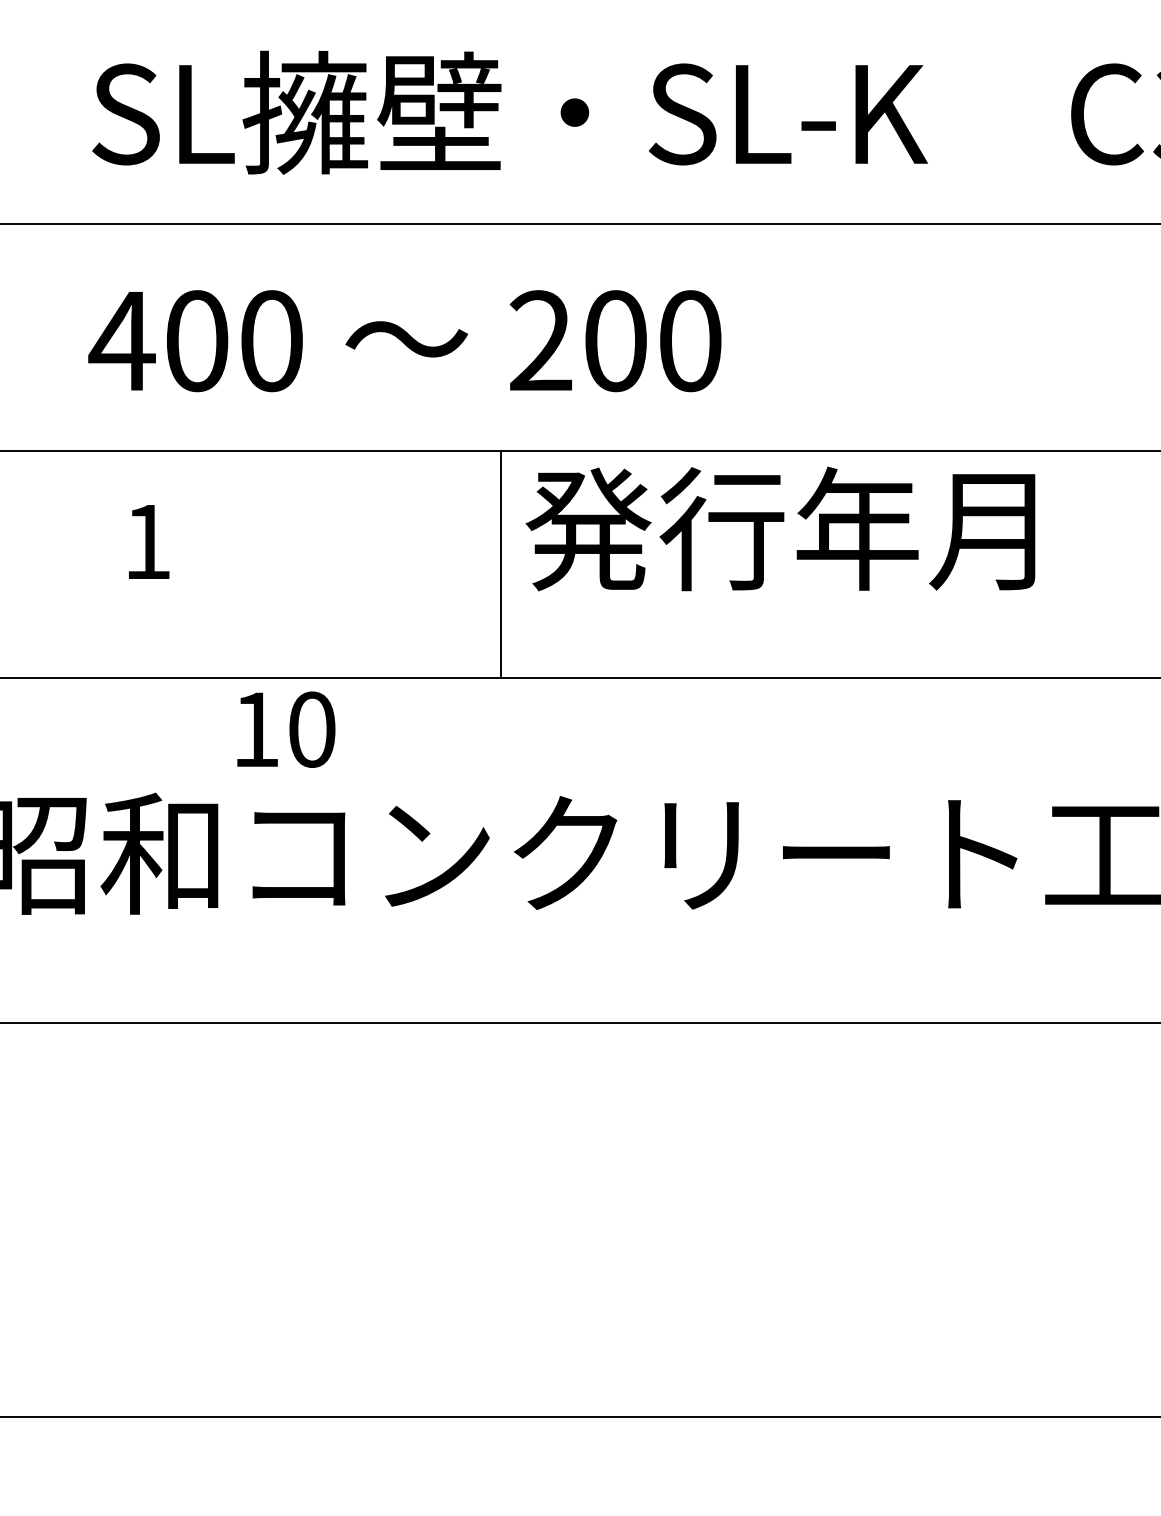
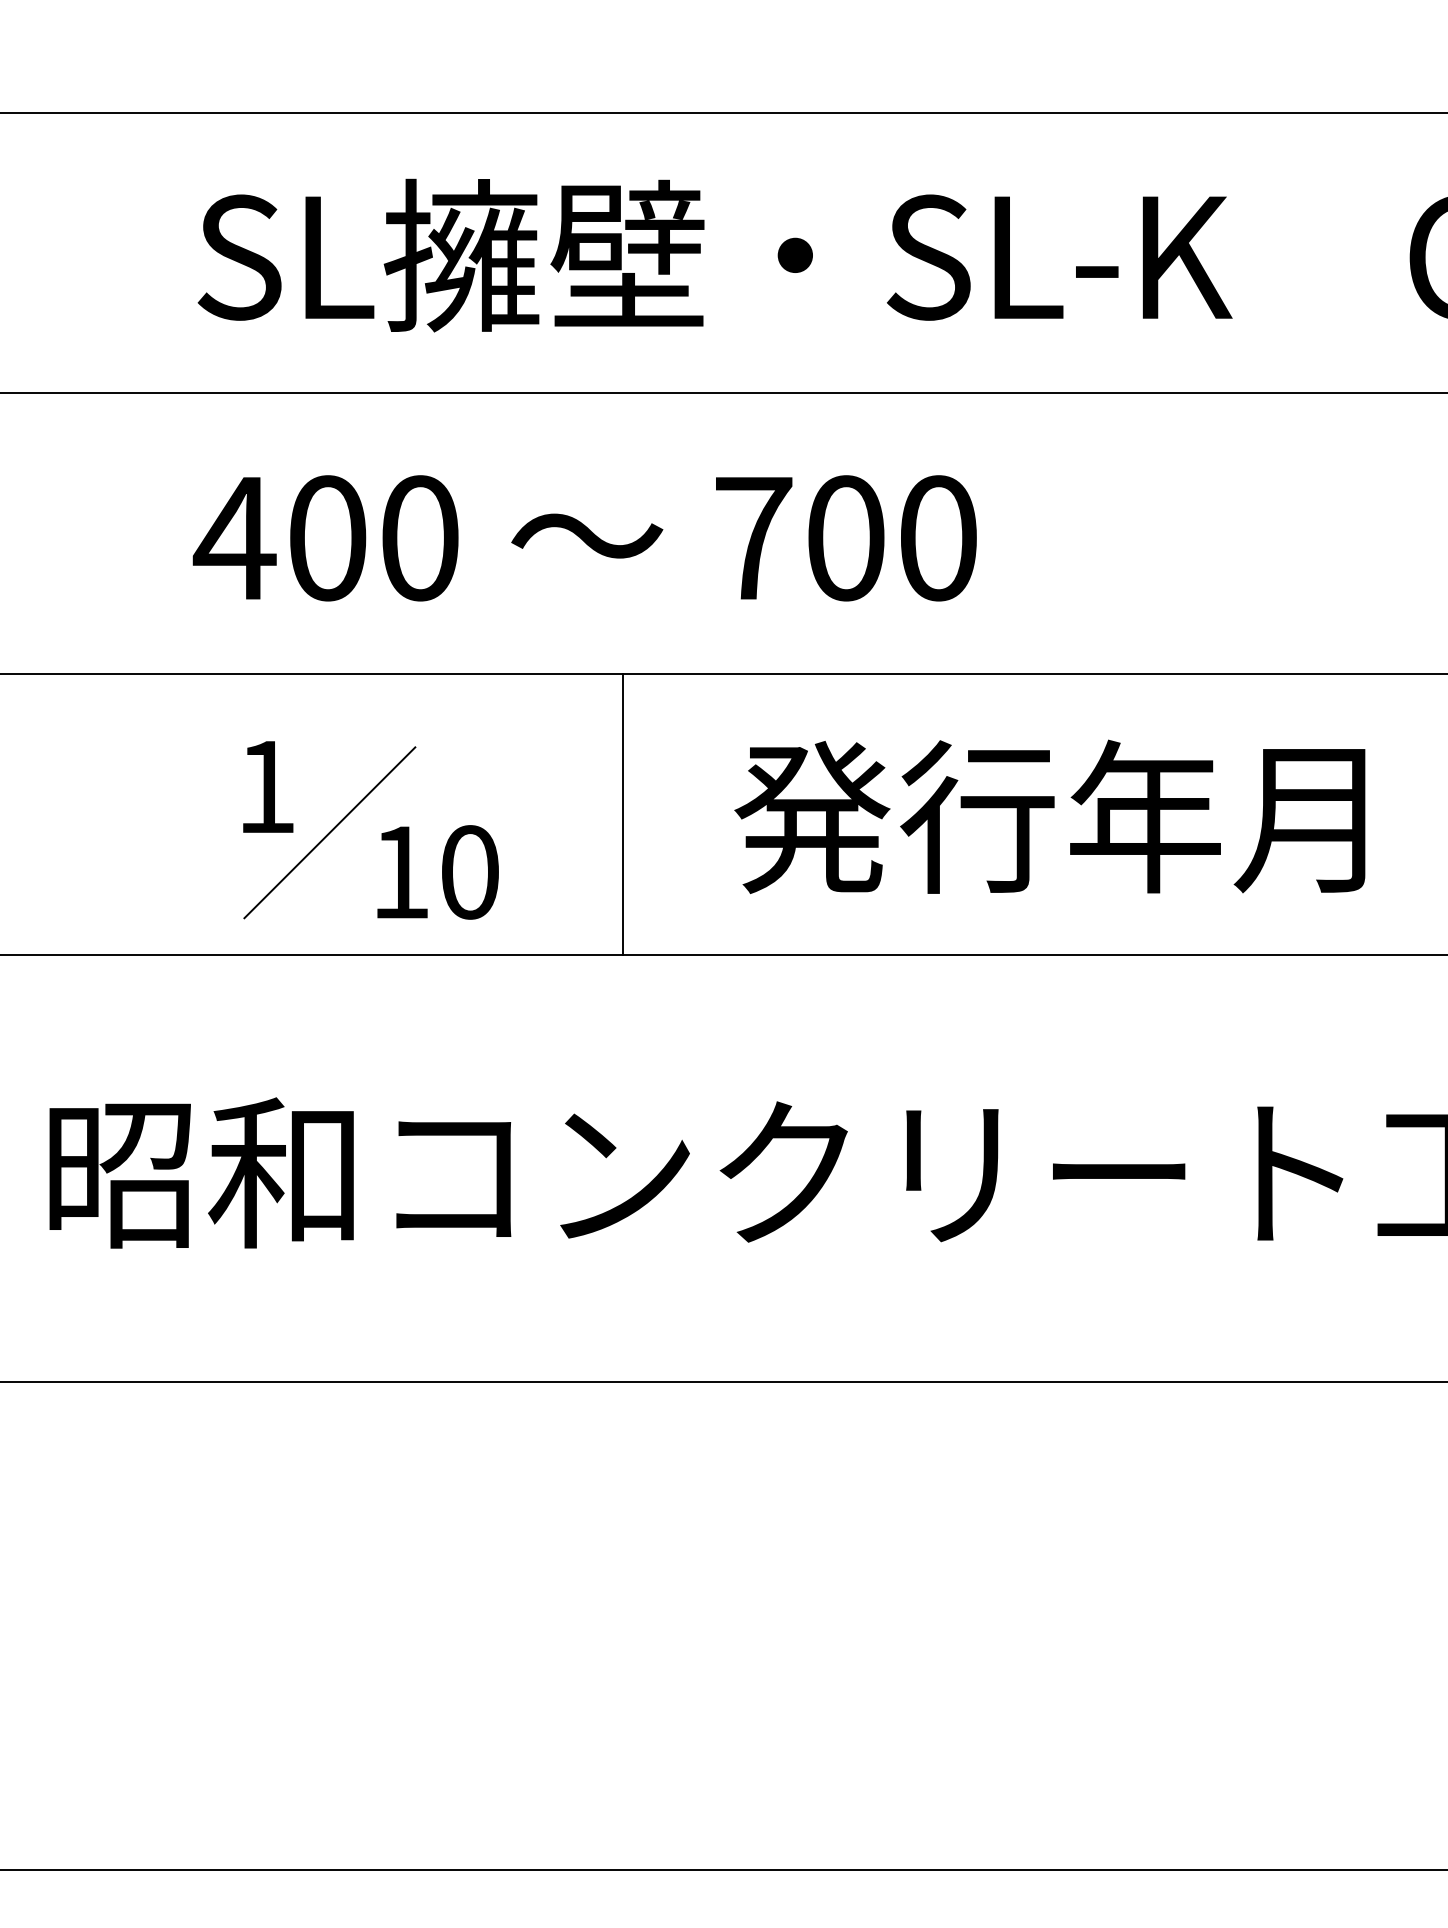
text: (541, 340) -> (753, 537), 200 -> 700
text: (780, 528) -> (1049, 816), moved
line: (500, 564) -> (622, 814), moved
line: (198, 578) -> (329, 832), added
text: (285, 729) -> (437, 872), moved

